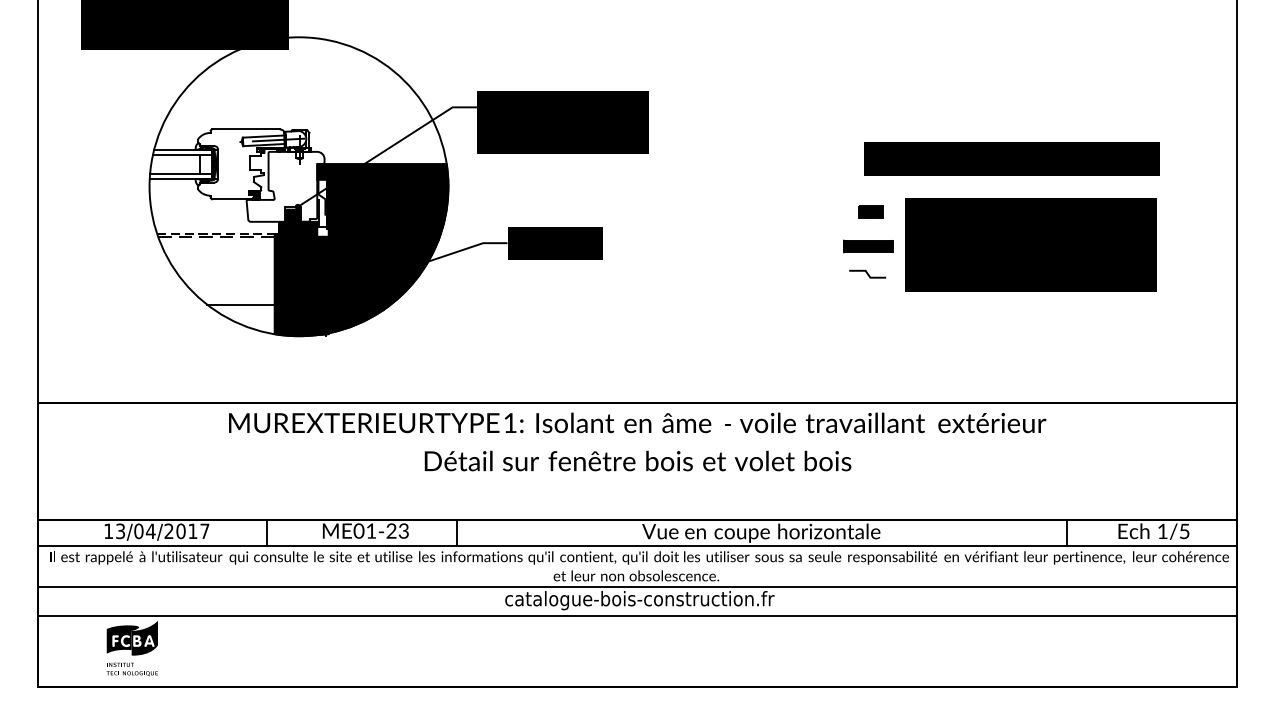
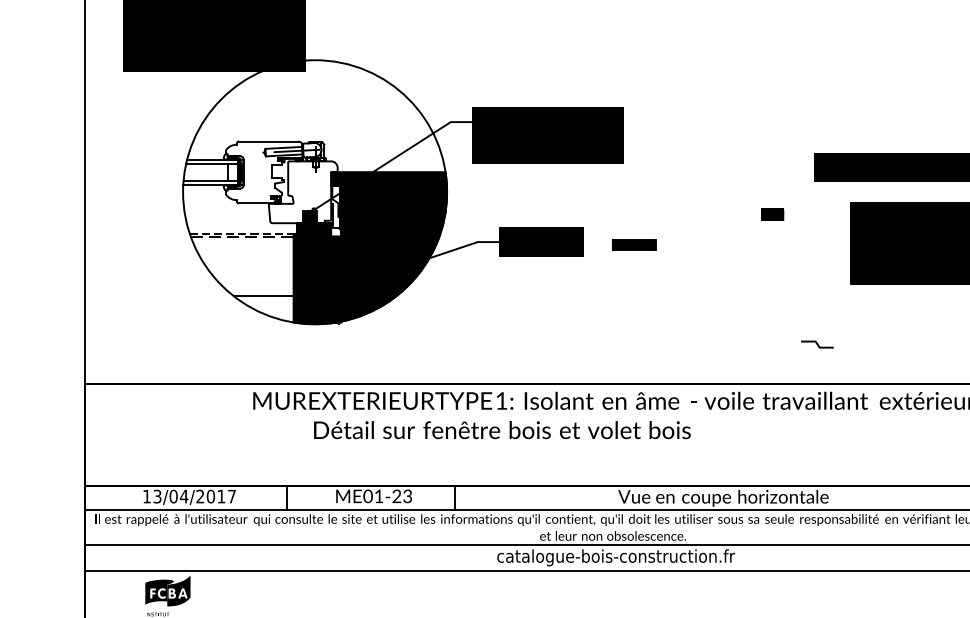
part: (870, 211) -> (772, 214), moved
part: (868, 246) -> (634, 245), moved
line: (867, 273) -> (817, 343), moved
text: (637, 460) -> (501, 429), moved

